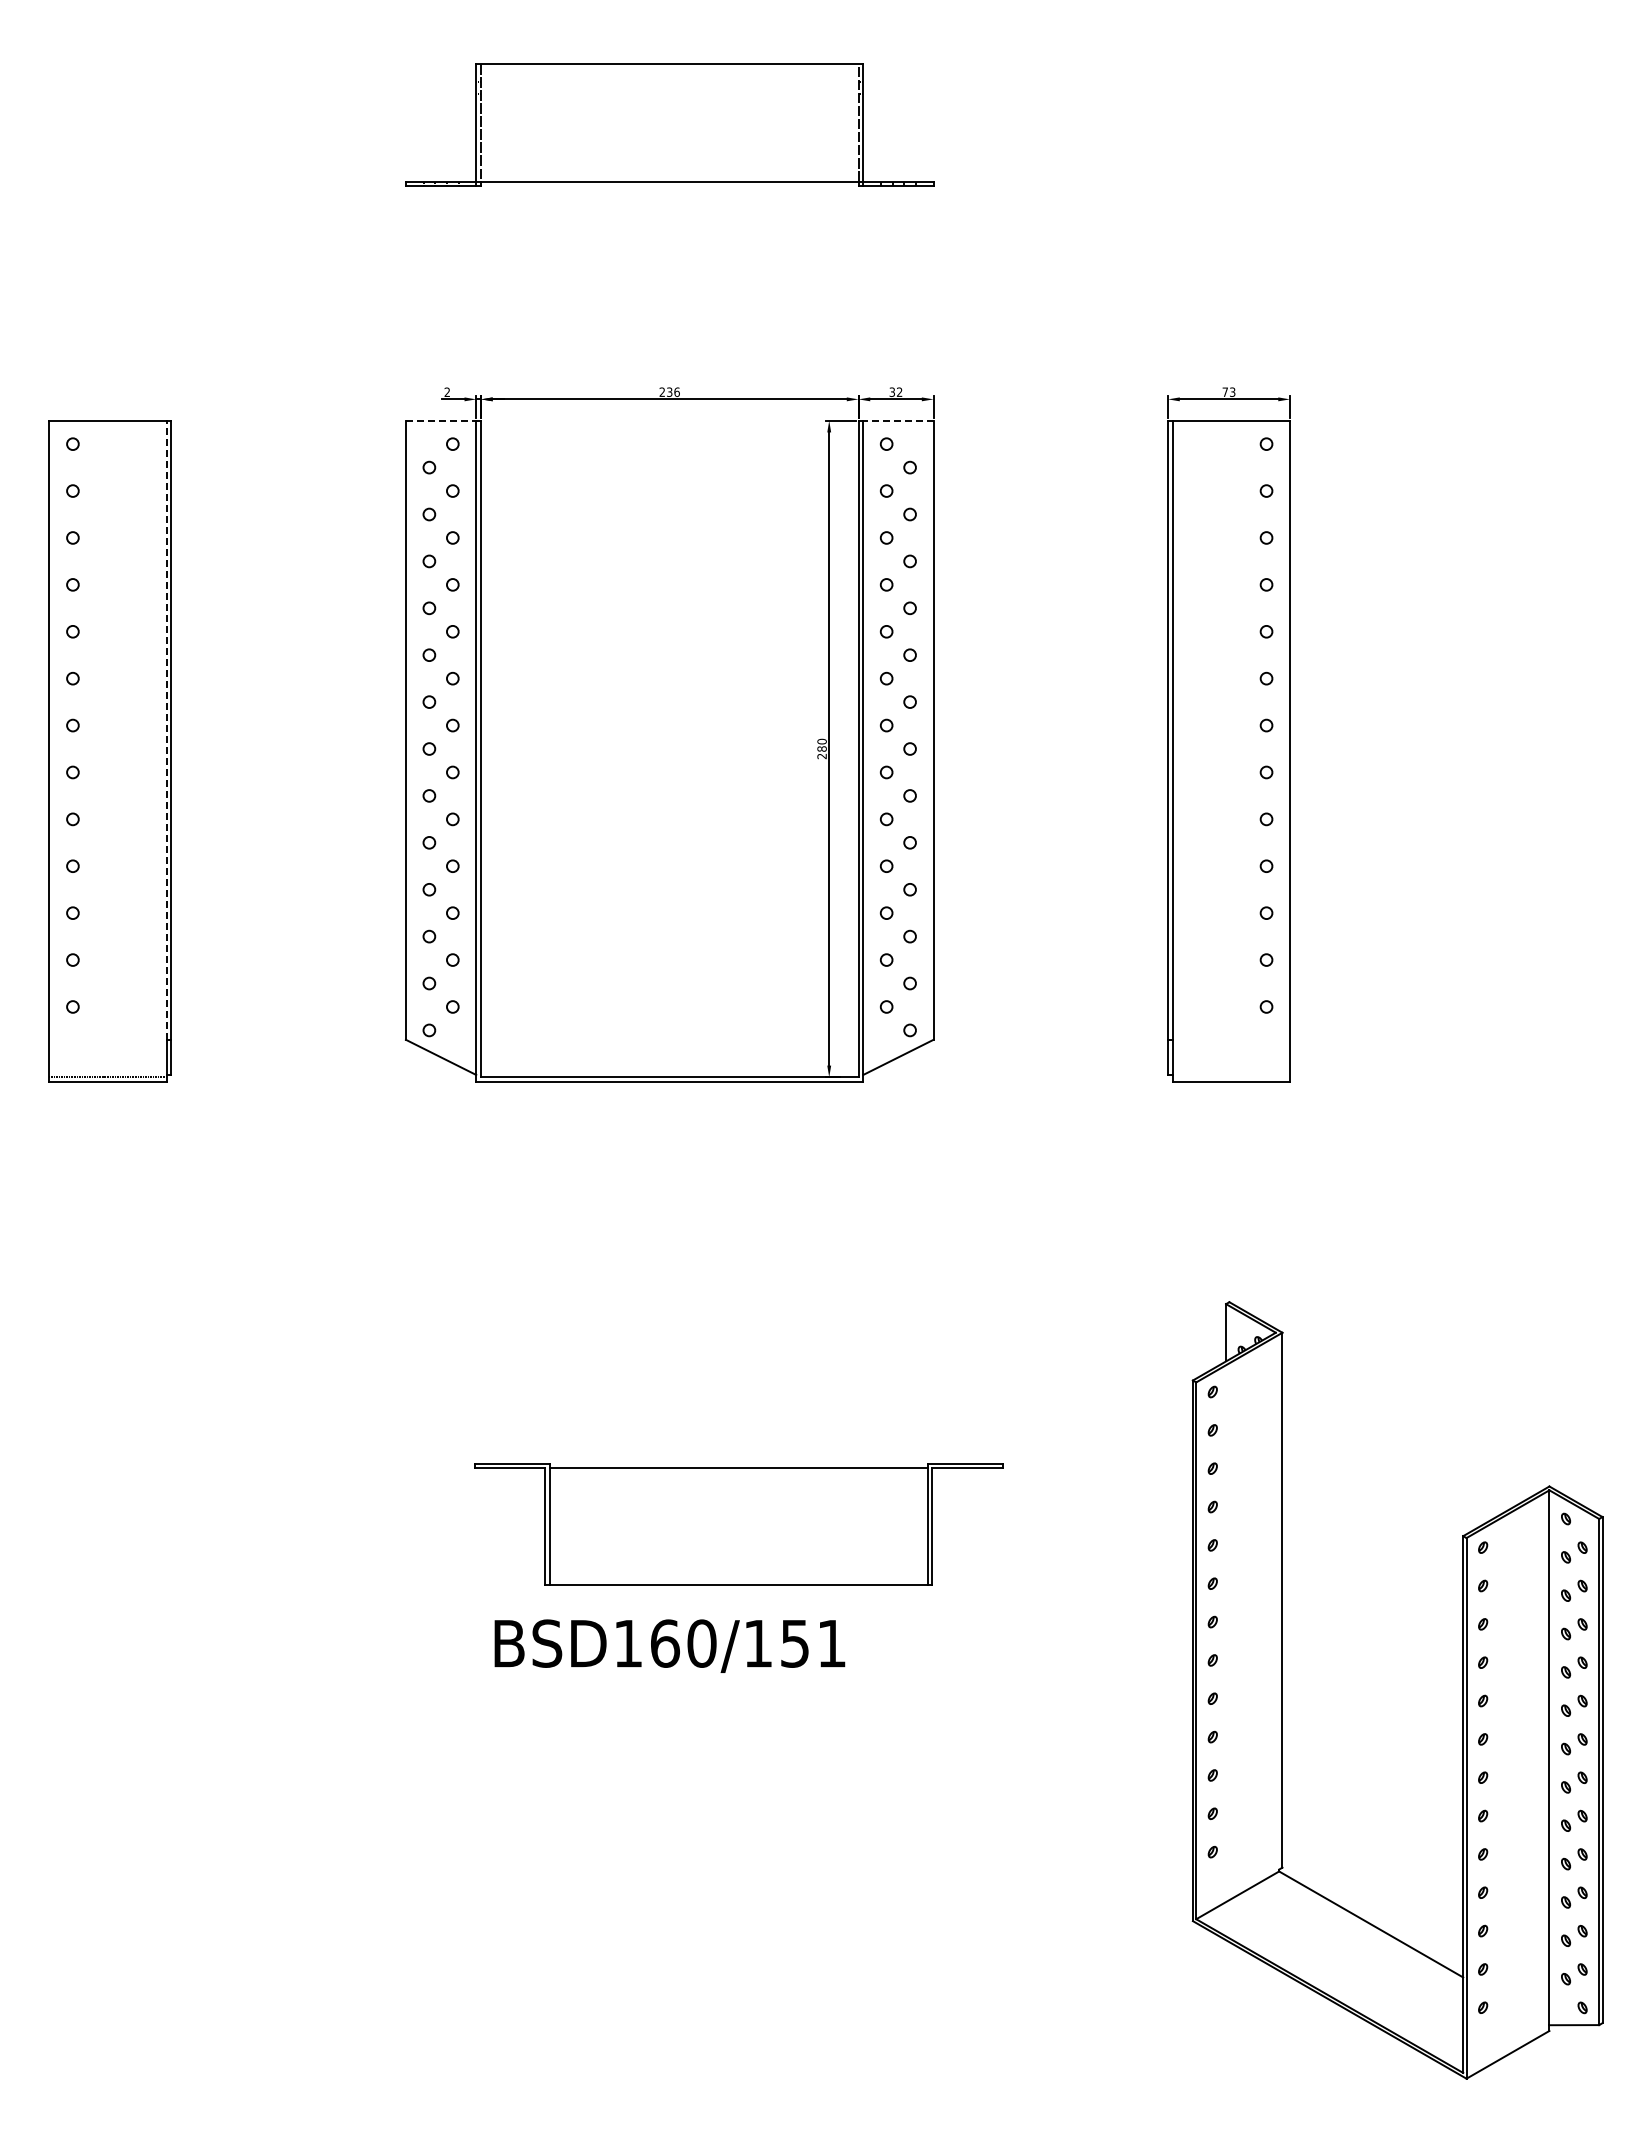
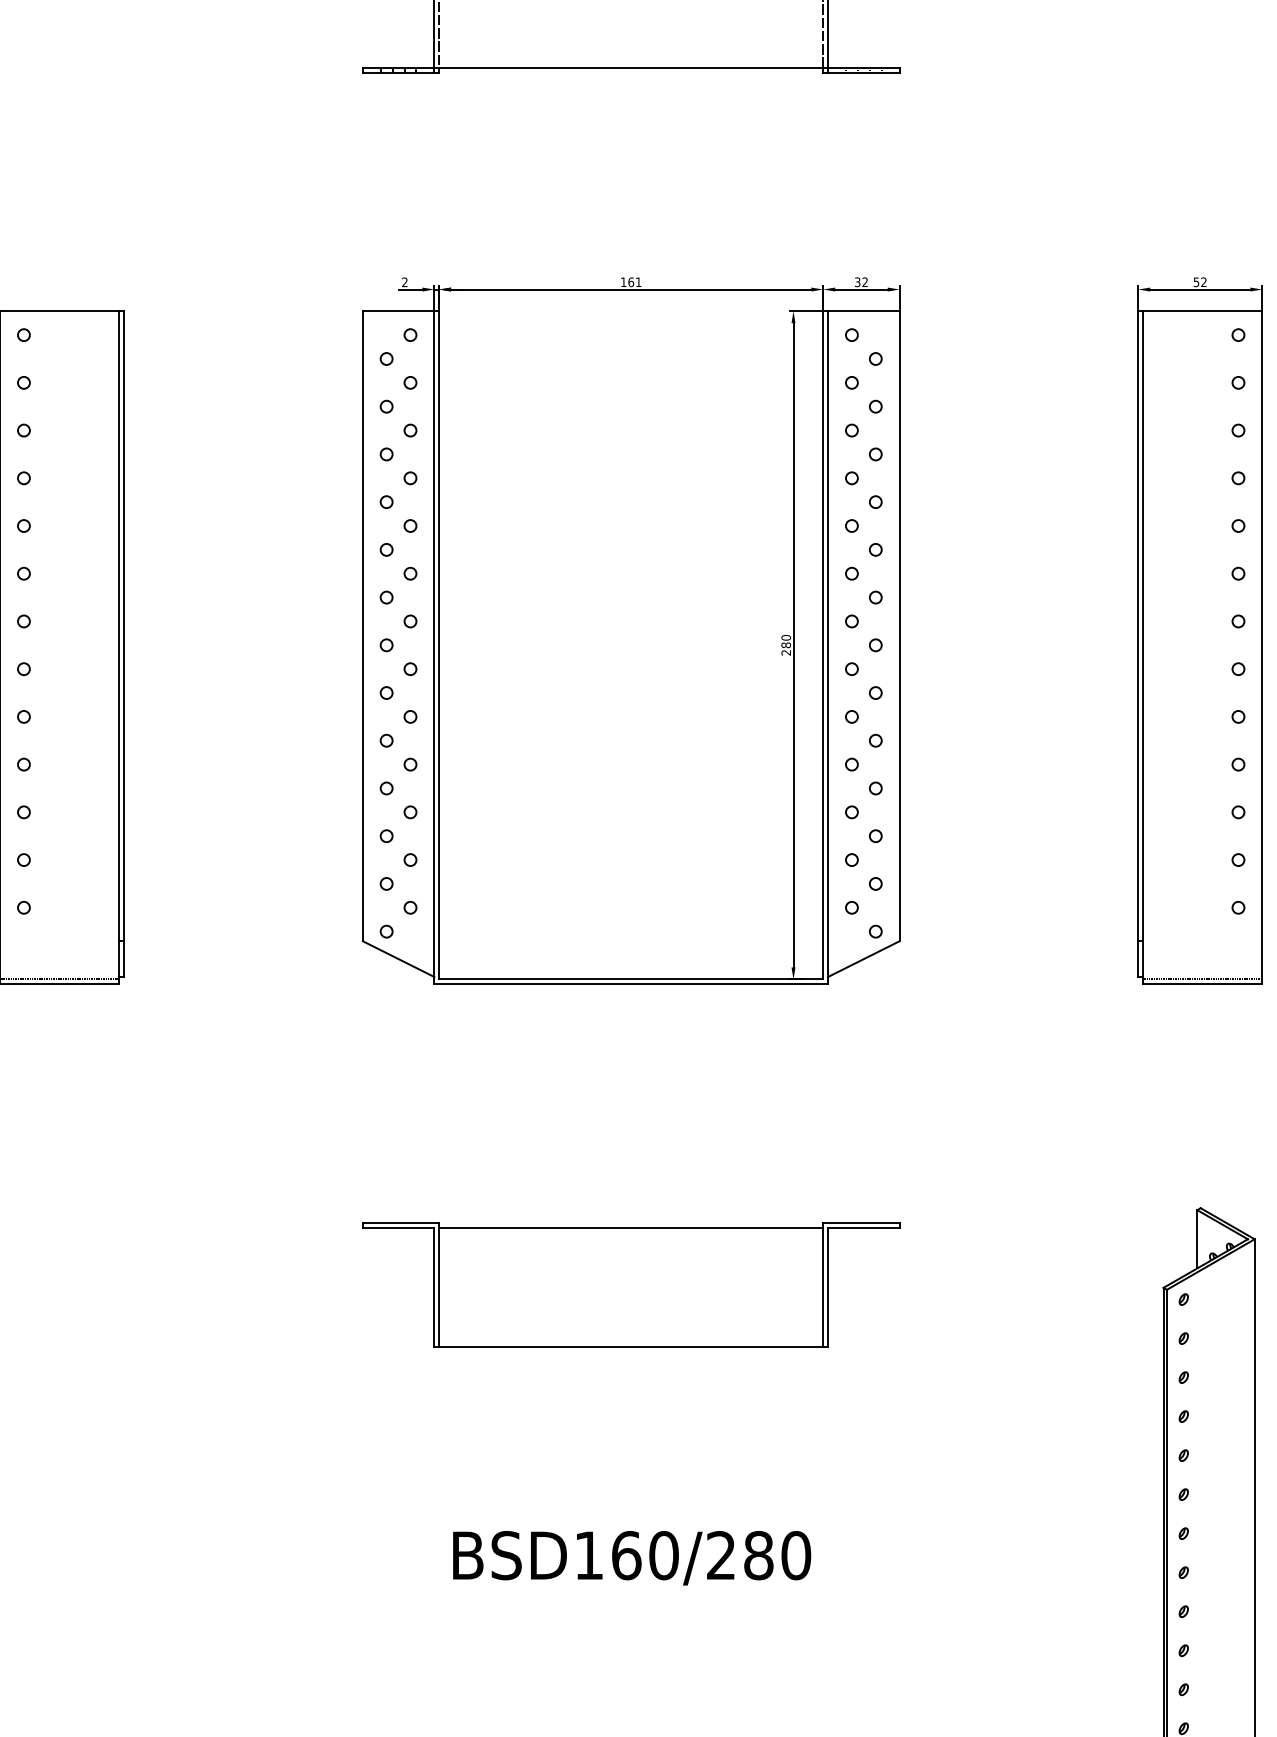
text: (669, 391) -> (630, 281), 236 -> 161
text: (1228, 391) -> (1199, 281), 73 -> 52
line: (441, 420) -> (398, 311), dashed -> solid
line: (897, 420) -> (862, 311), dashed -> solid
line: (166, 730) -> (119, 626), dashed -> solid
line: (1231, 1077) -> (1202, 979), added
part: (738, 1524) -> (630, 1284), moved
text: (795, 1643) -> (759, 1555), BSD160/151 -> BSD160/280

